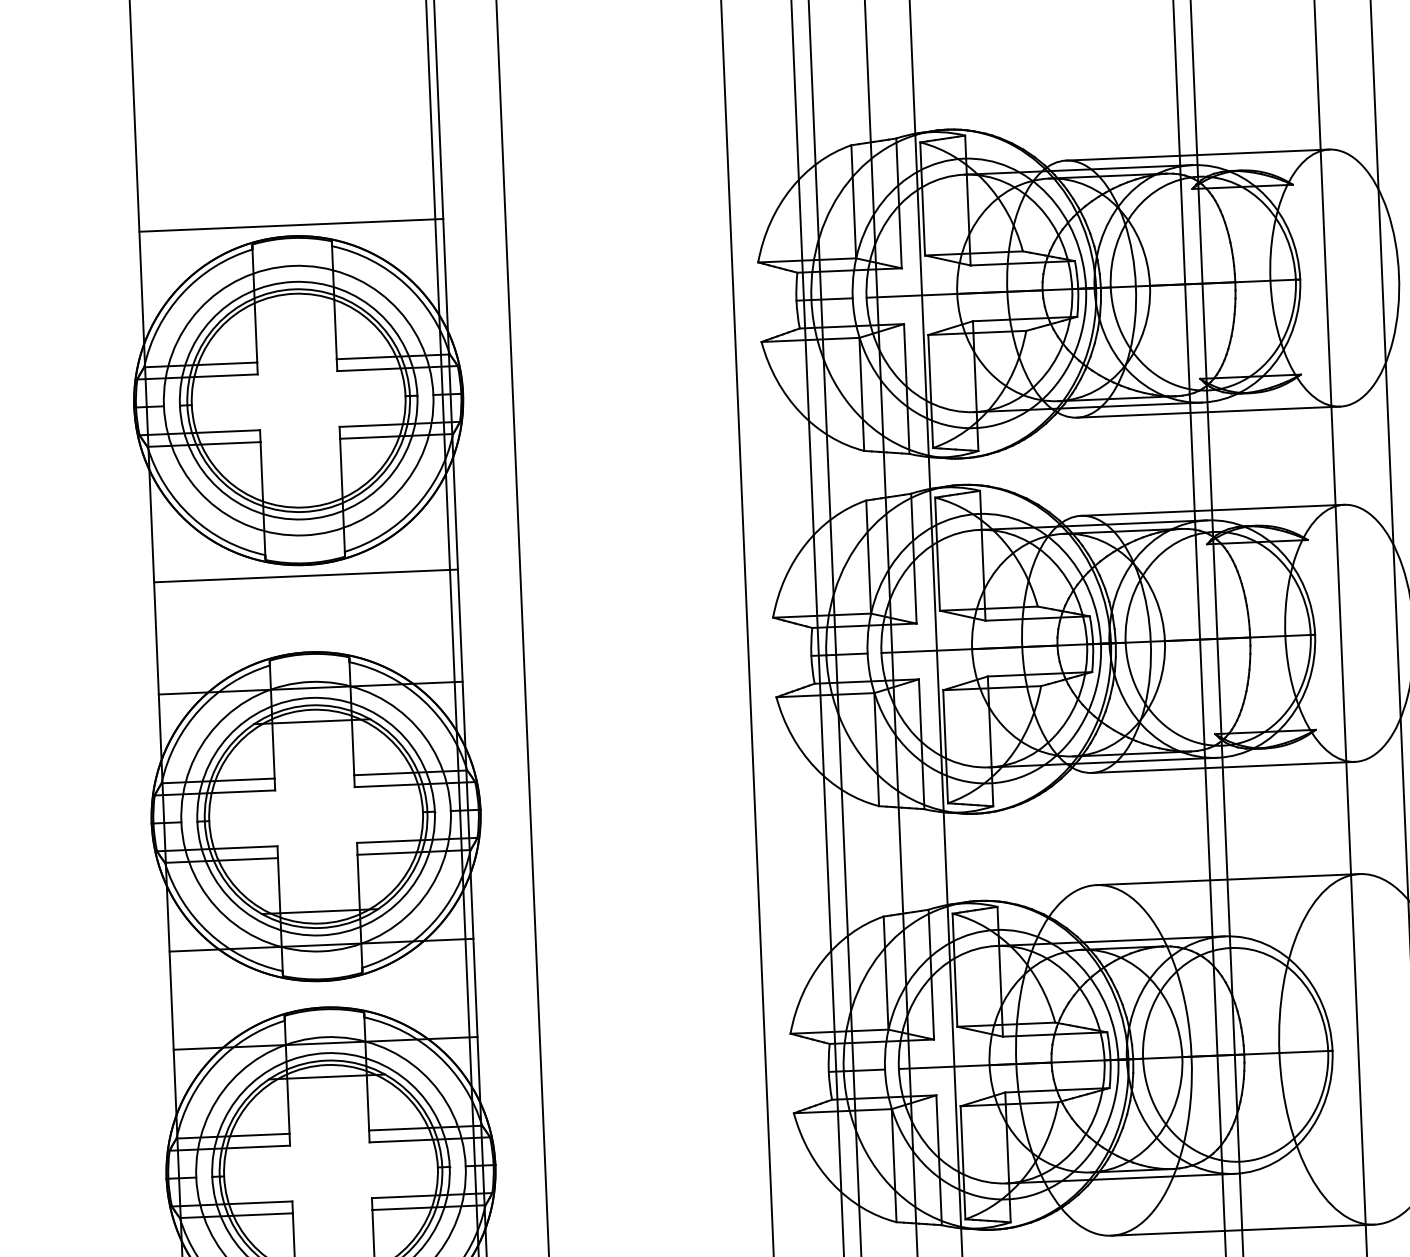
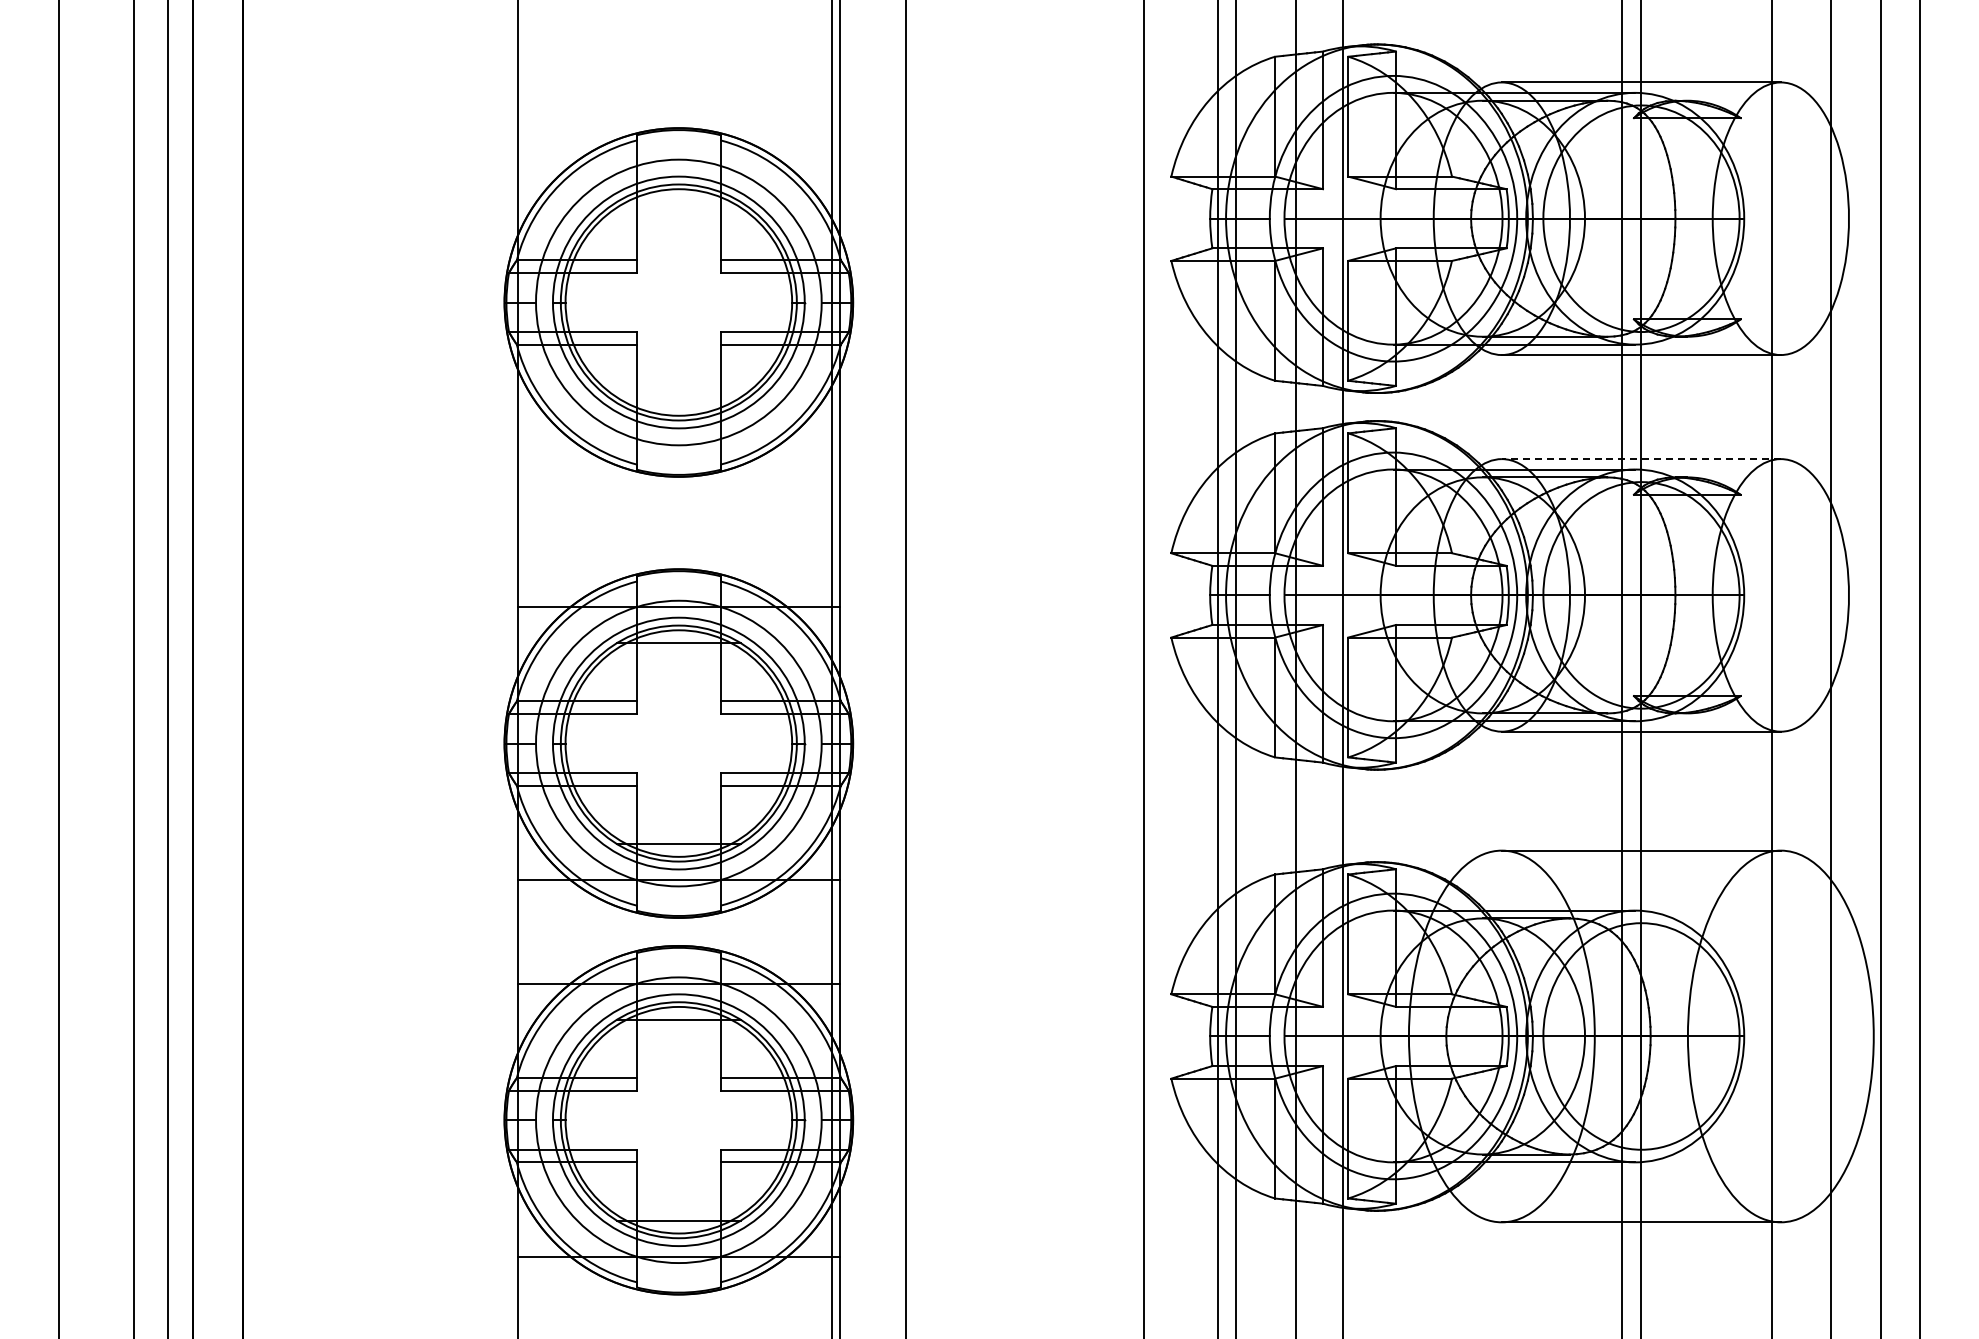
line: (290, 225) -> (678, 116), removed
line: (1211, 510) -> (1640, 459), solid -> dashed
line: (305, 576) -> (678, 488), removed

